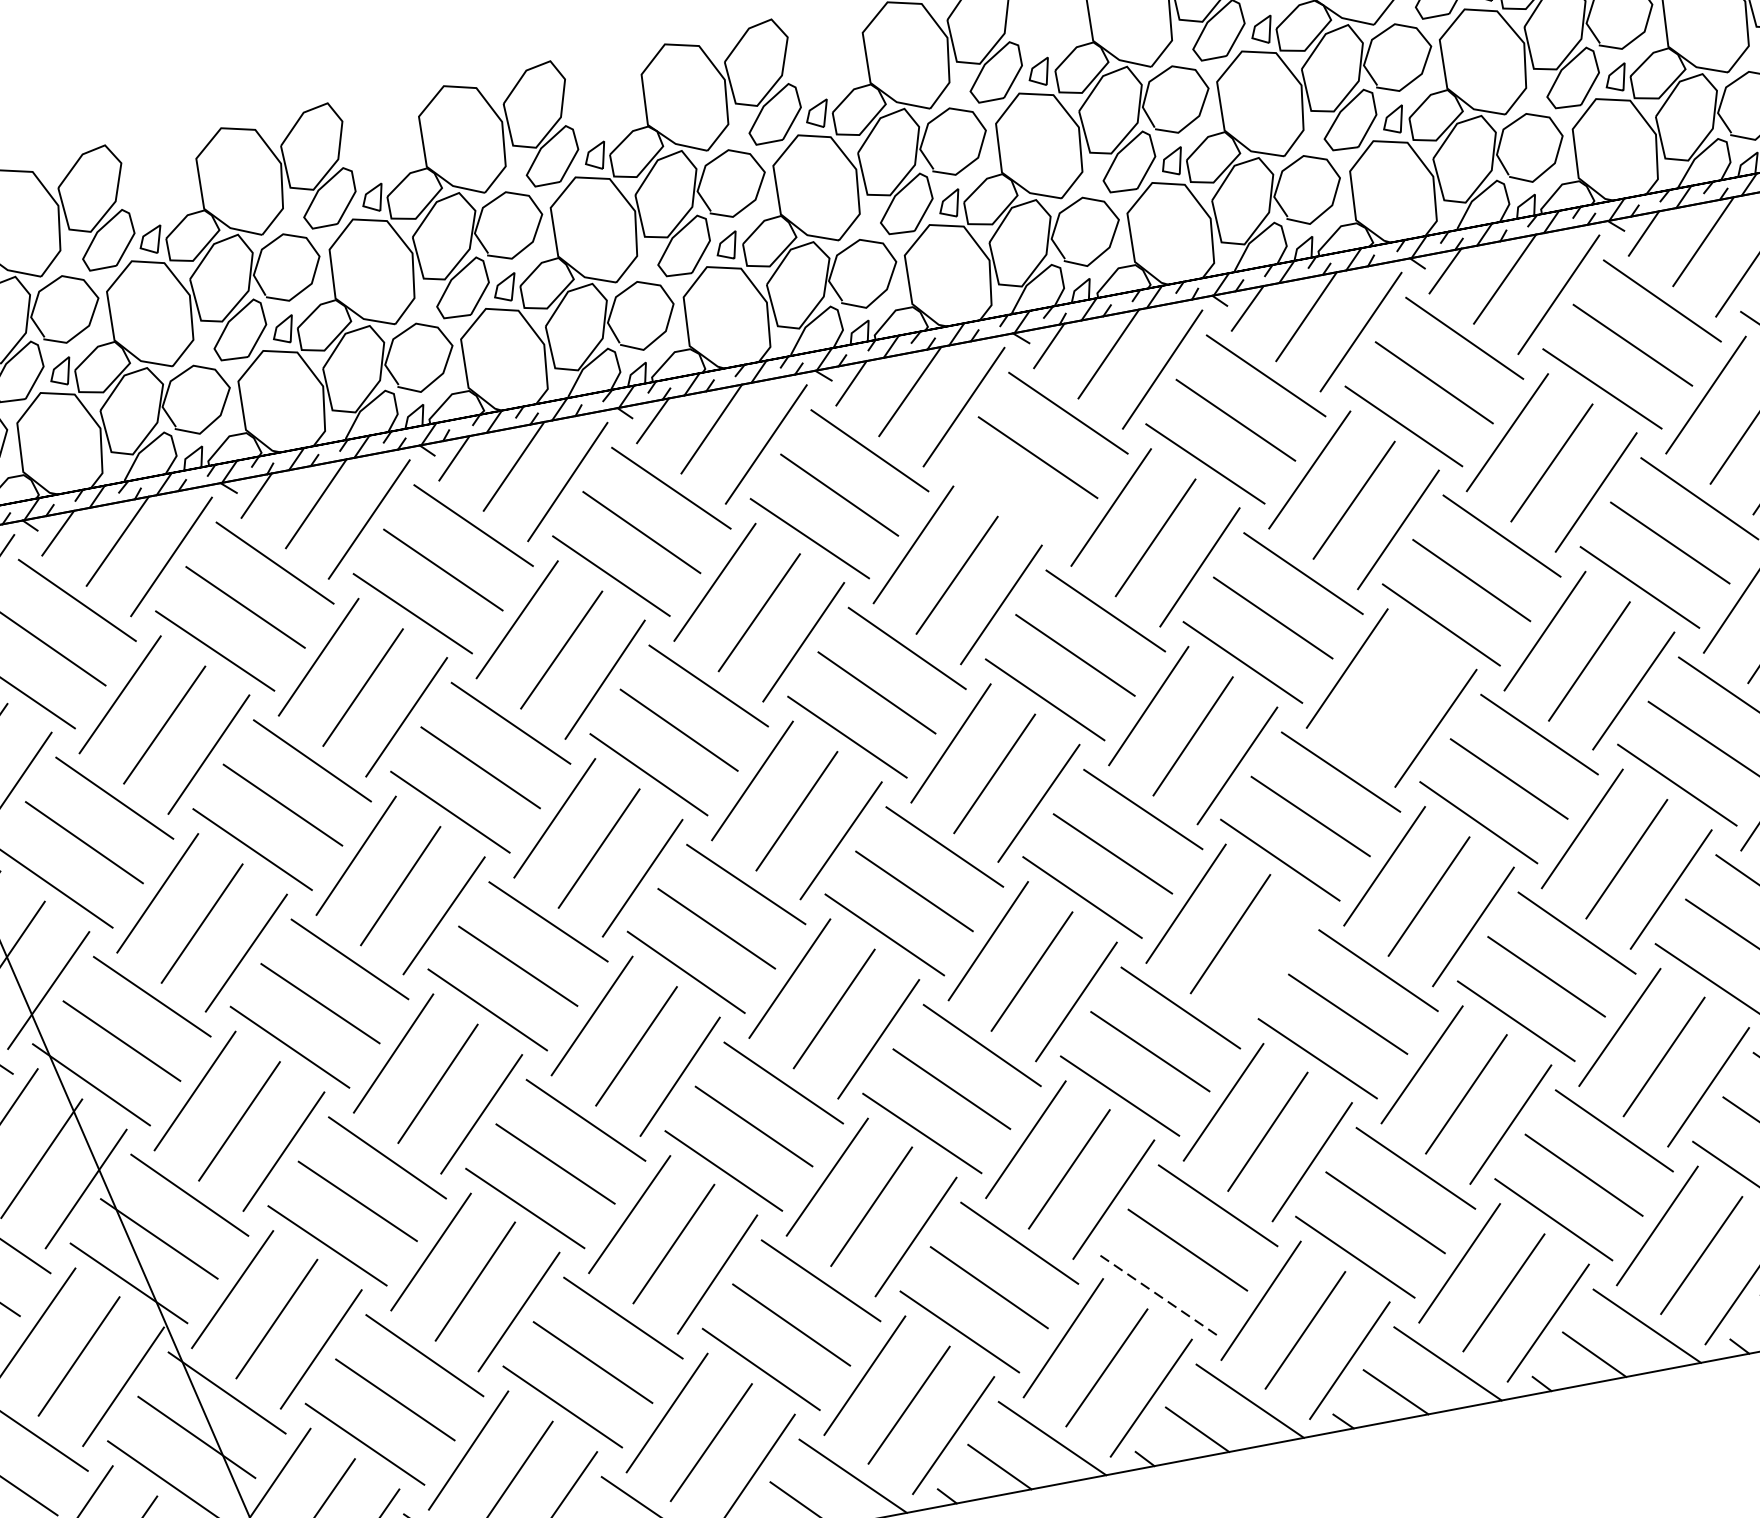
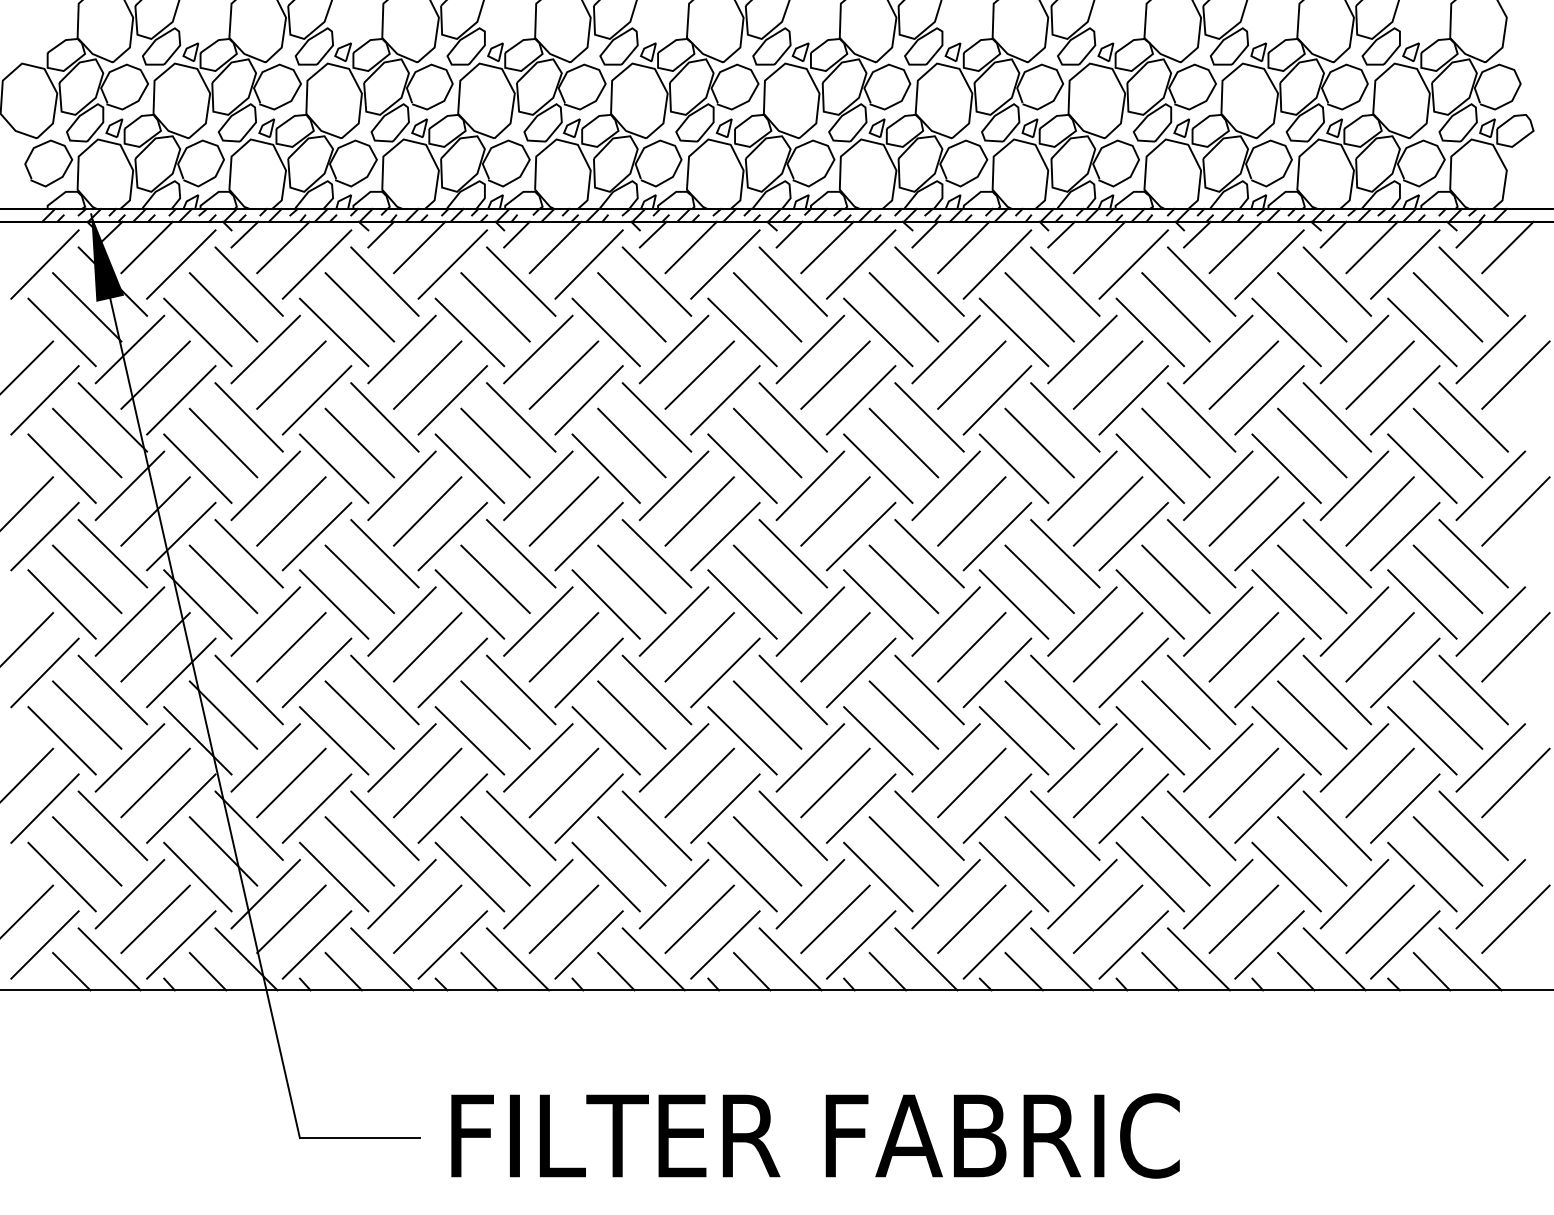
line: (1007, 501) -> (878, 332), added
line: (1390, 699) -> (1107, 511), added
line: (1274, 963) -> (997, 672), added
line: (1156, 1293) -> (877, 876), dashed -> solid

